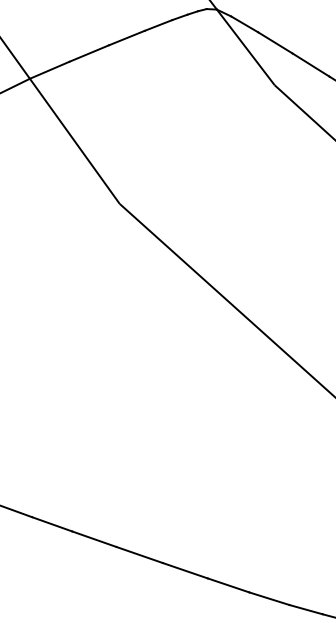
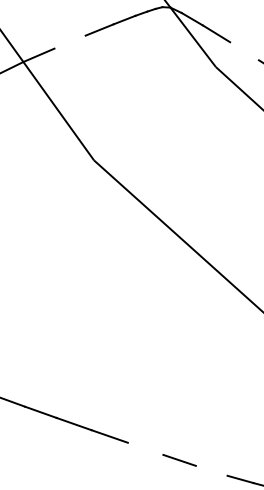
line: (88, 52) -> (69, 41), removed
line: (311, 65) -> (244, 51), removed
line: (185, 570) -> (145, 448), removed
line: (269, 598) -> (211, 470), removed

